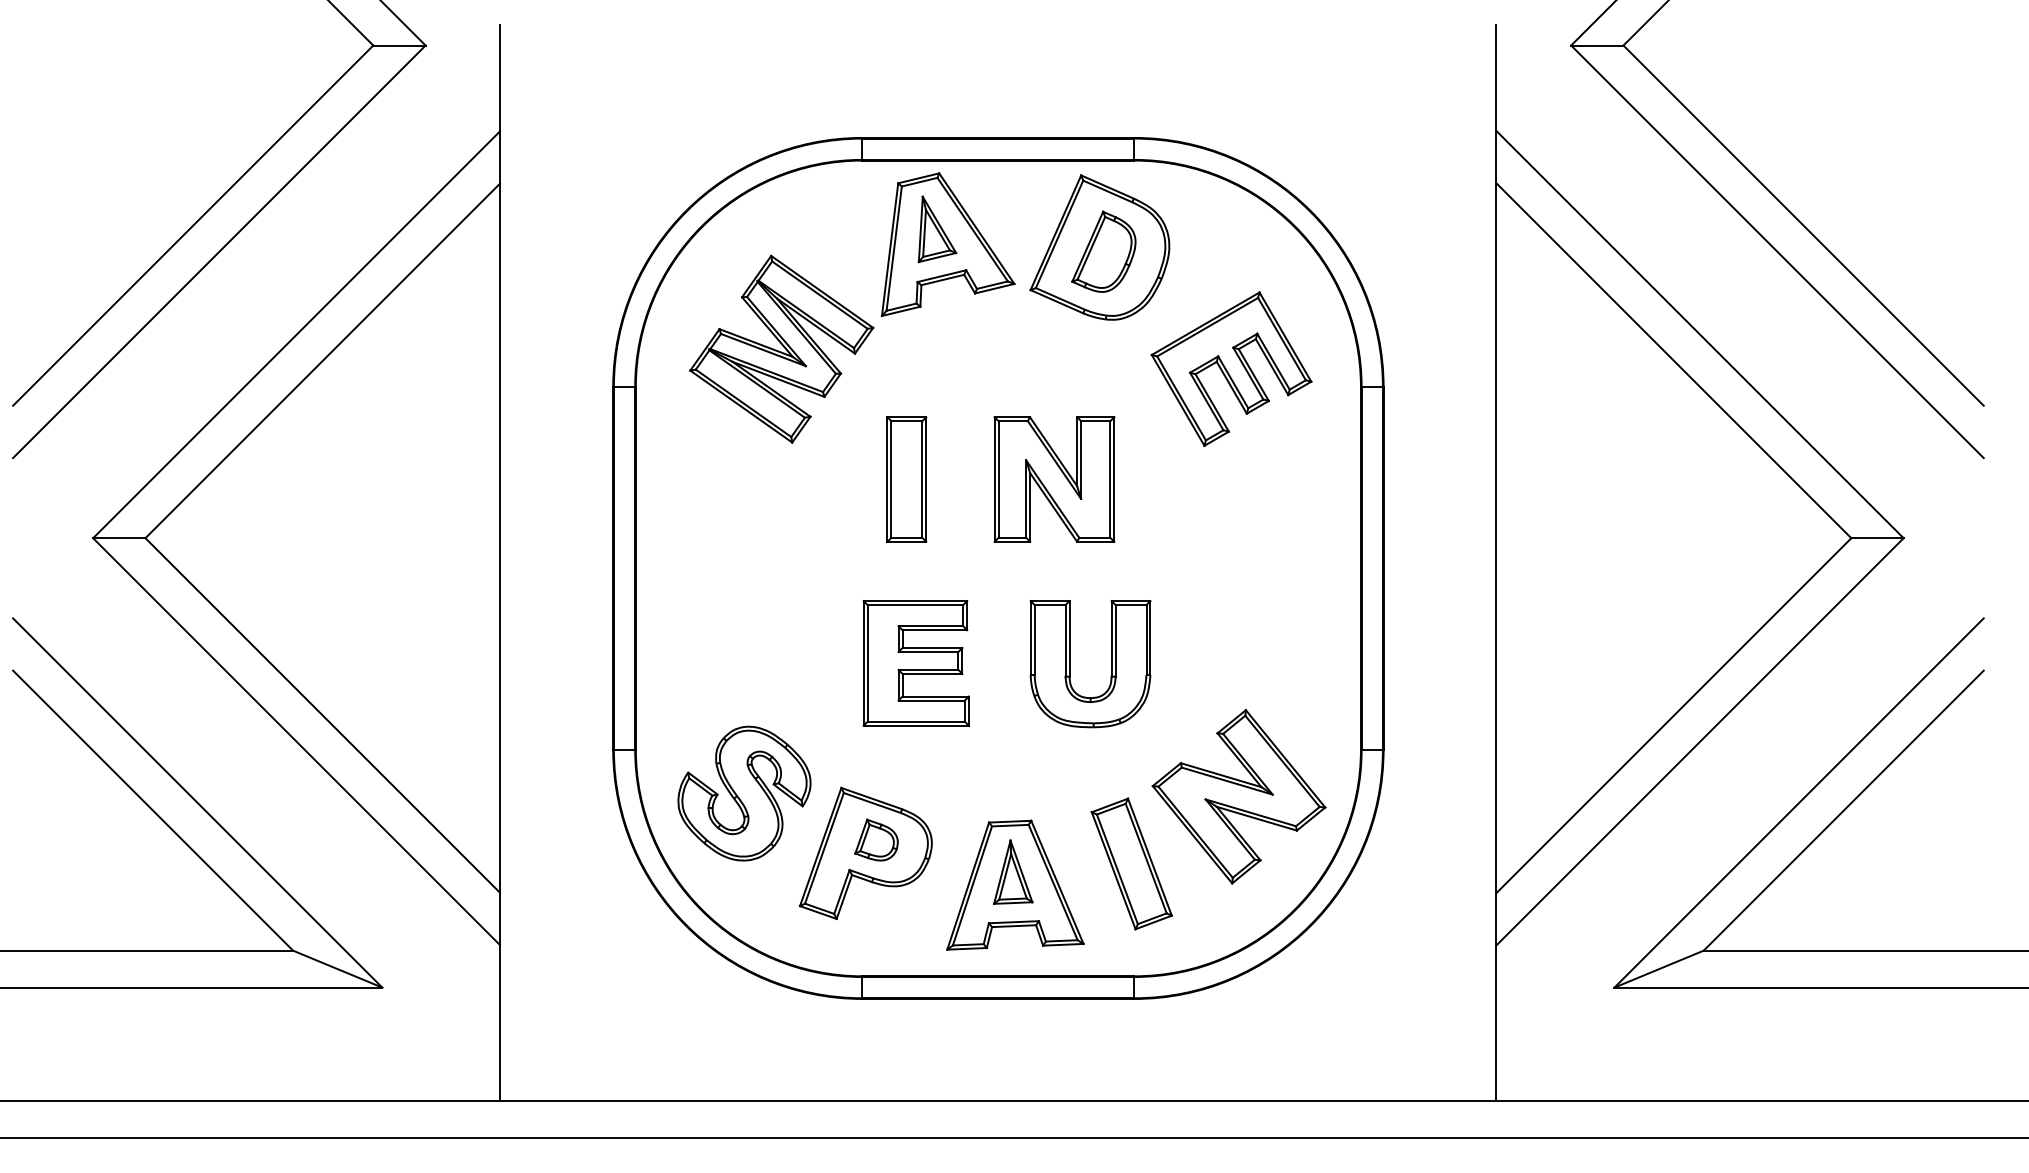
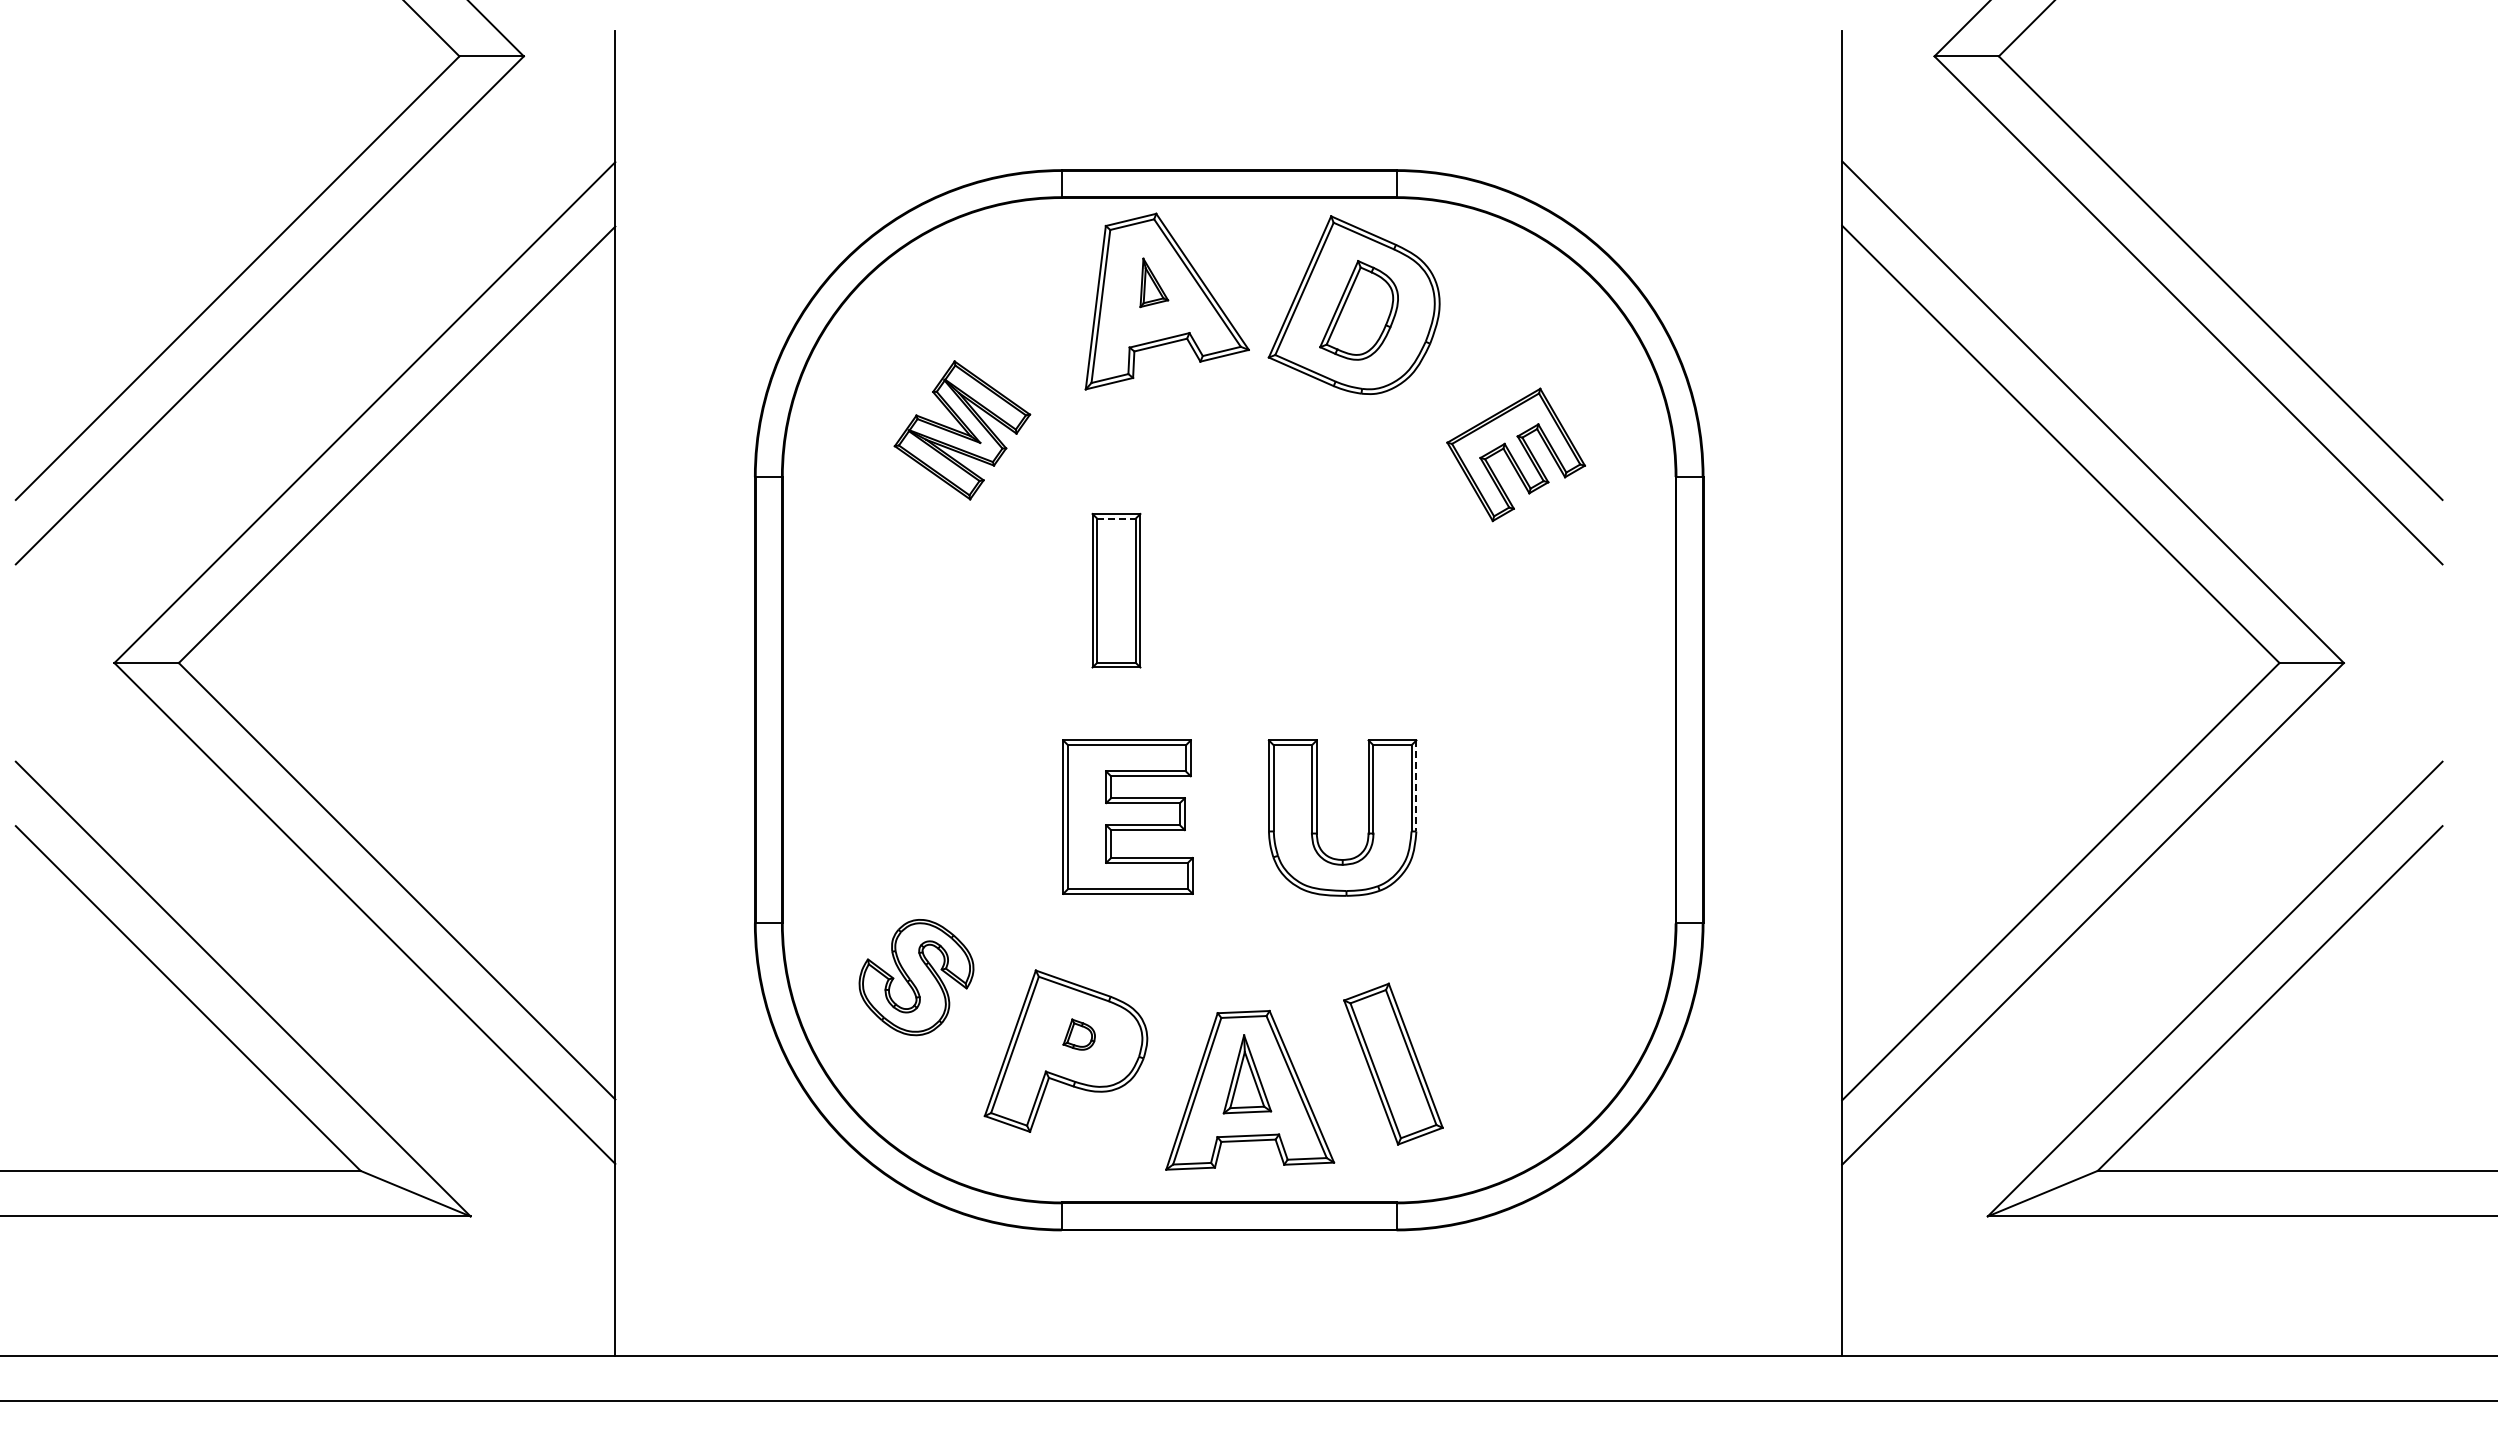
part: (937, 229) -> (1154, 282), size x0.6
part: (781, 349) -> (962, 430), size x0.6
part: (1230, 368) -> (1515, 454), size x0.7
line: (906, 420) -> (1116, 518), solid -> dashed
part: (1054, 479) -> (1298, 590), removed
line: (1150, 637) -> (1416, 785), solid -> dashed
part: (744, 793) -> (916, 977), size x0.7
part: (1239, 796) -> (1525, 981), removed
part: (876, 839) -> (1079, 1034), size x0.6

